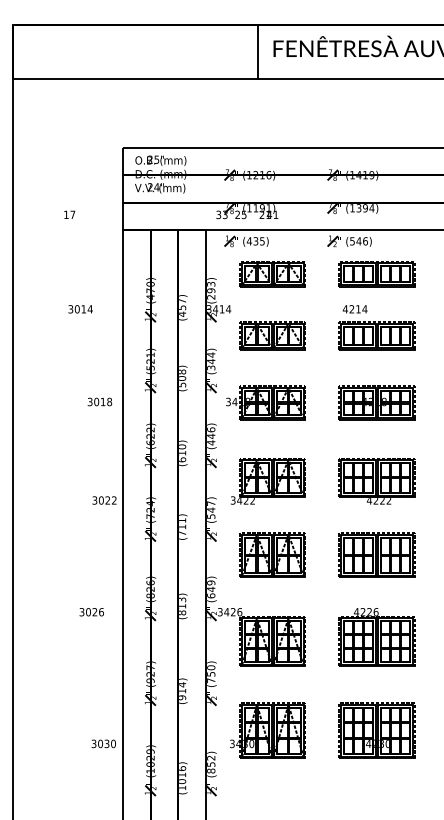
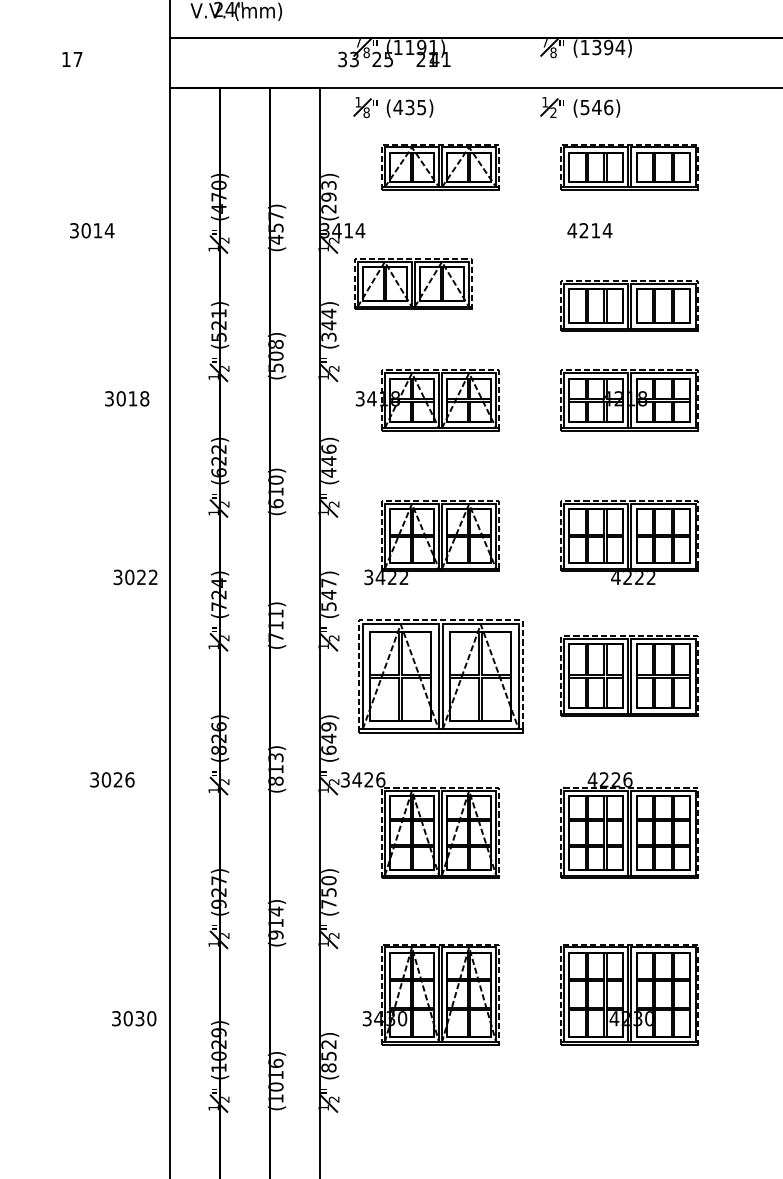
part: (272, 335) -> (412, 283), moved
part: (376, 335) -> (628, 305), moved
part: (272, 554) -> (440, 675), size x1.4

